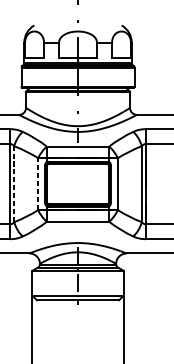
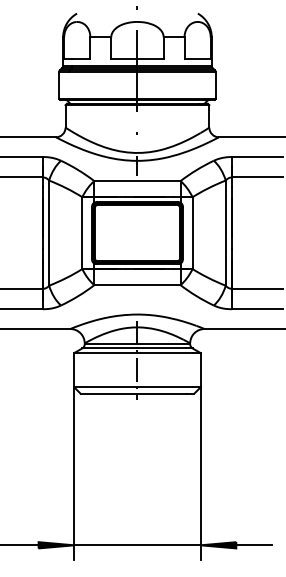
line: (14, 184) -> (49, 233), dashed -> solid
line: (38, 184) -> (82, 233), dashed -> solid

